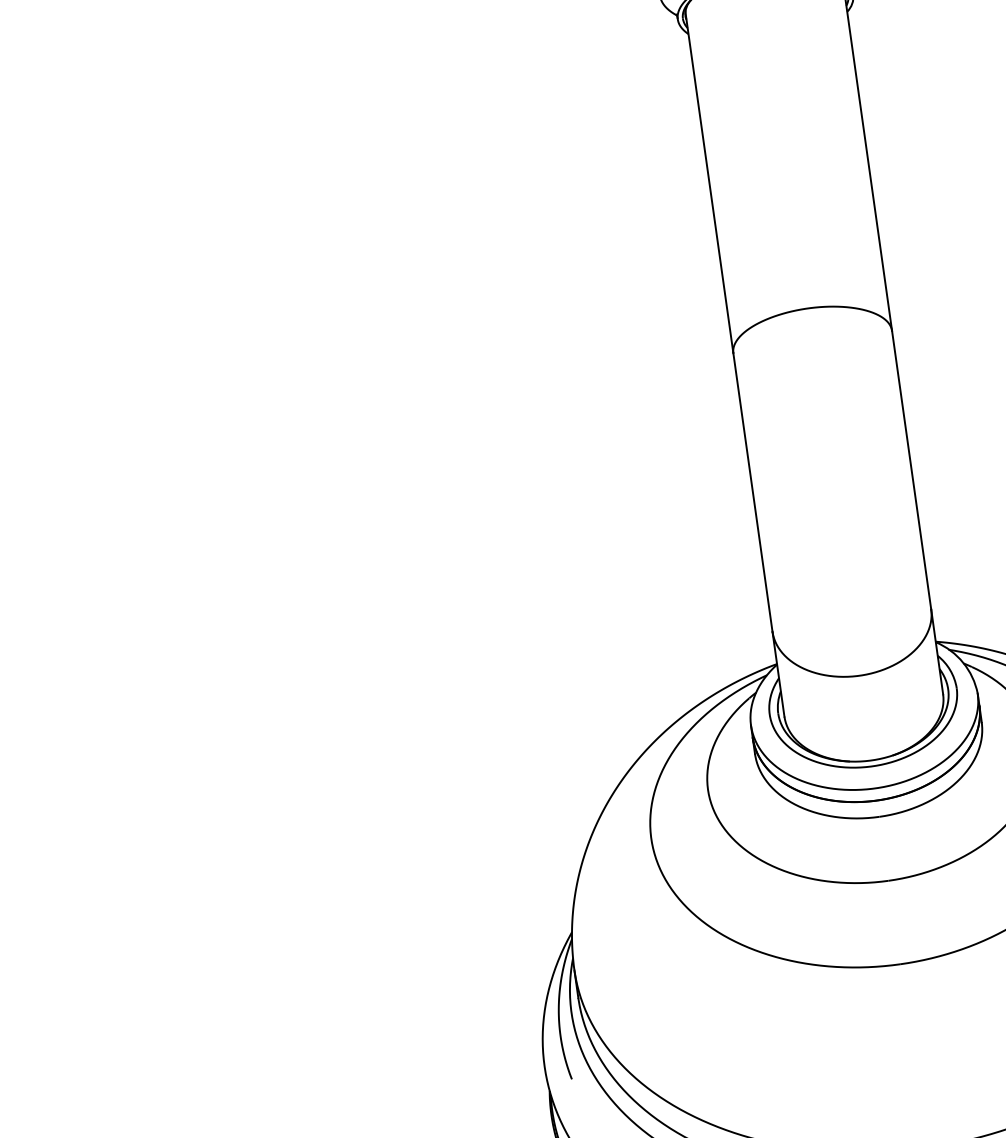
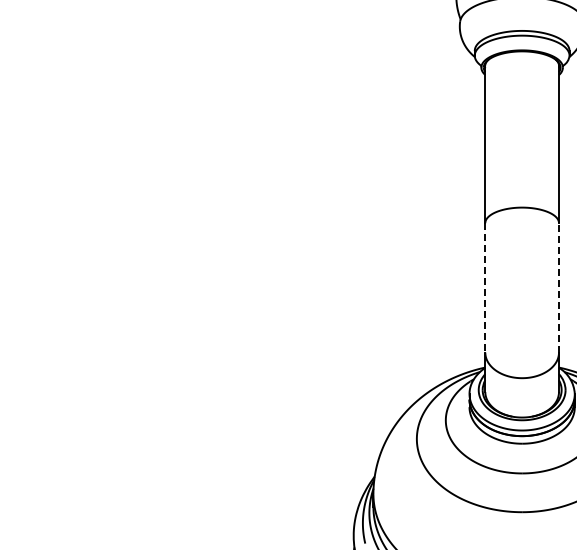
line: (912, 469) -> (559, 287), solid -> dashed
line: (753, 491) -> (485, 287), solid -> dashed

